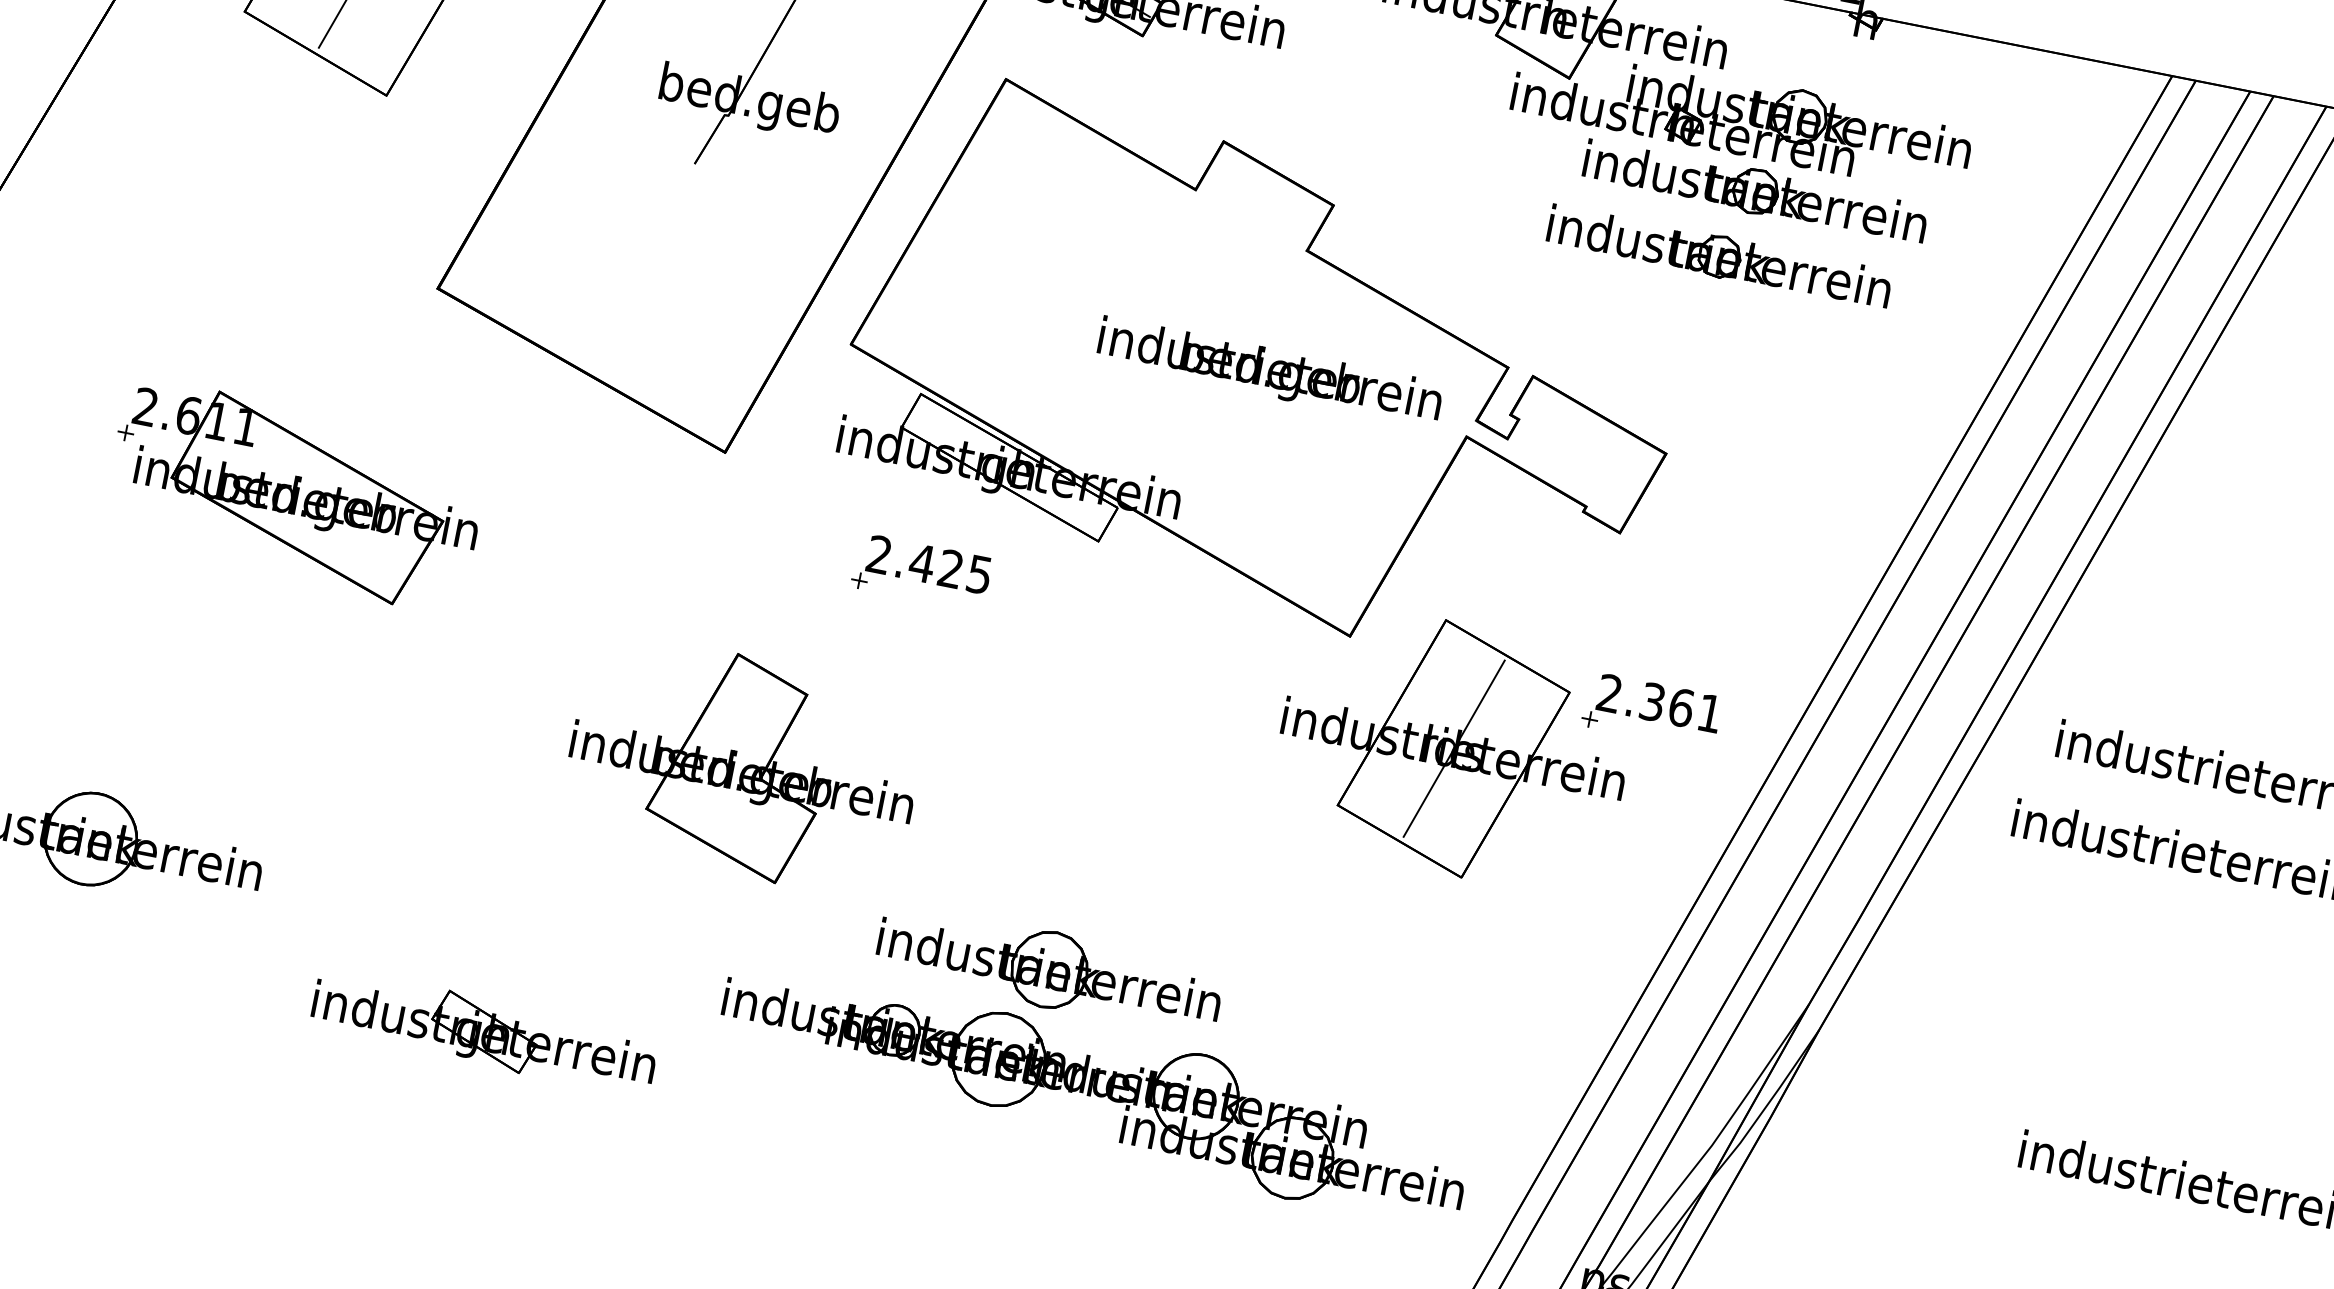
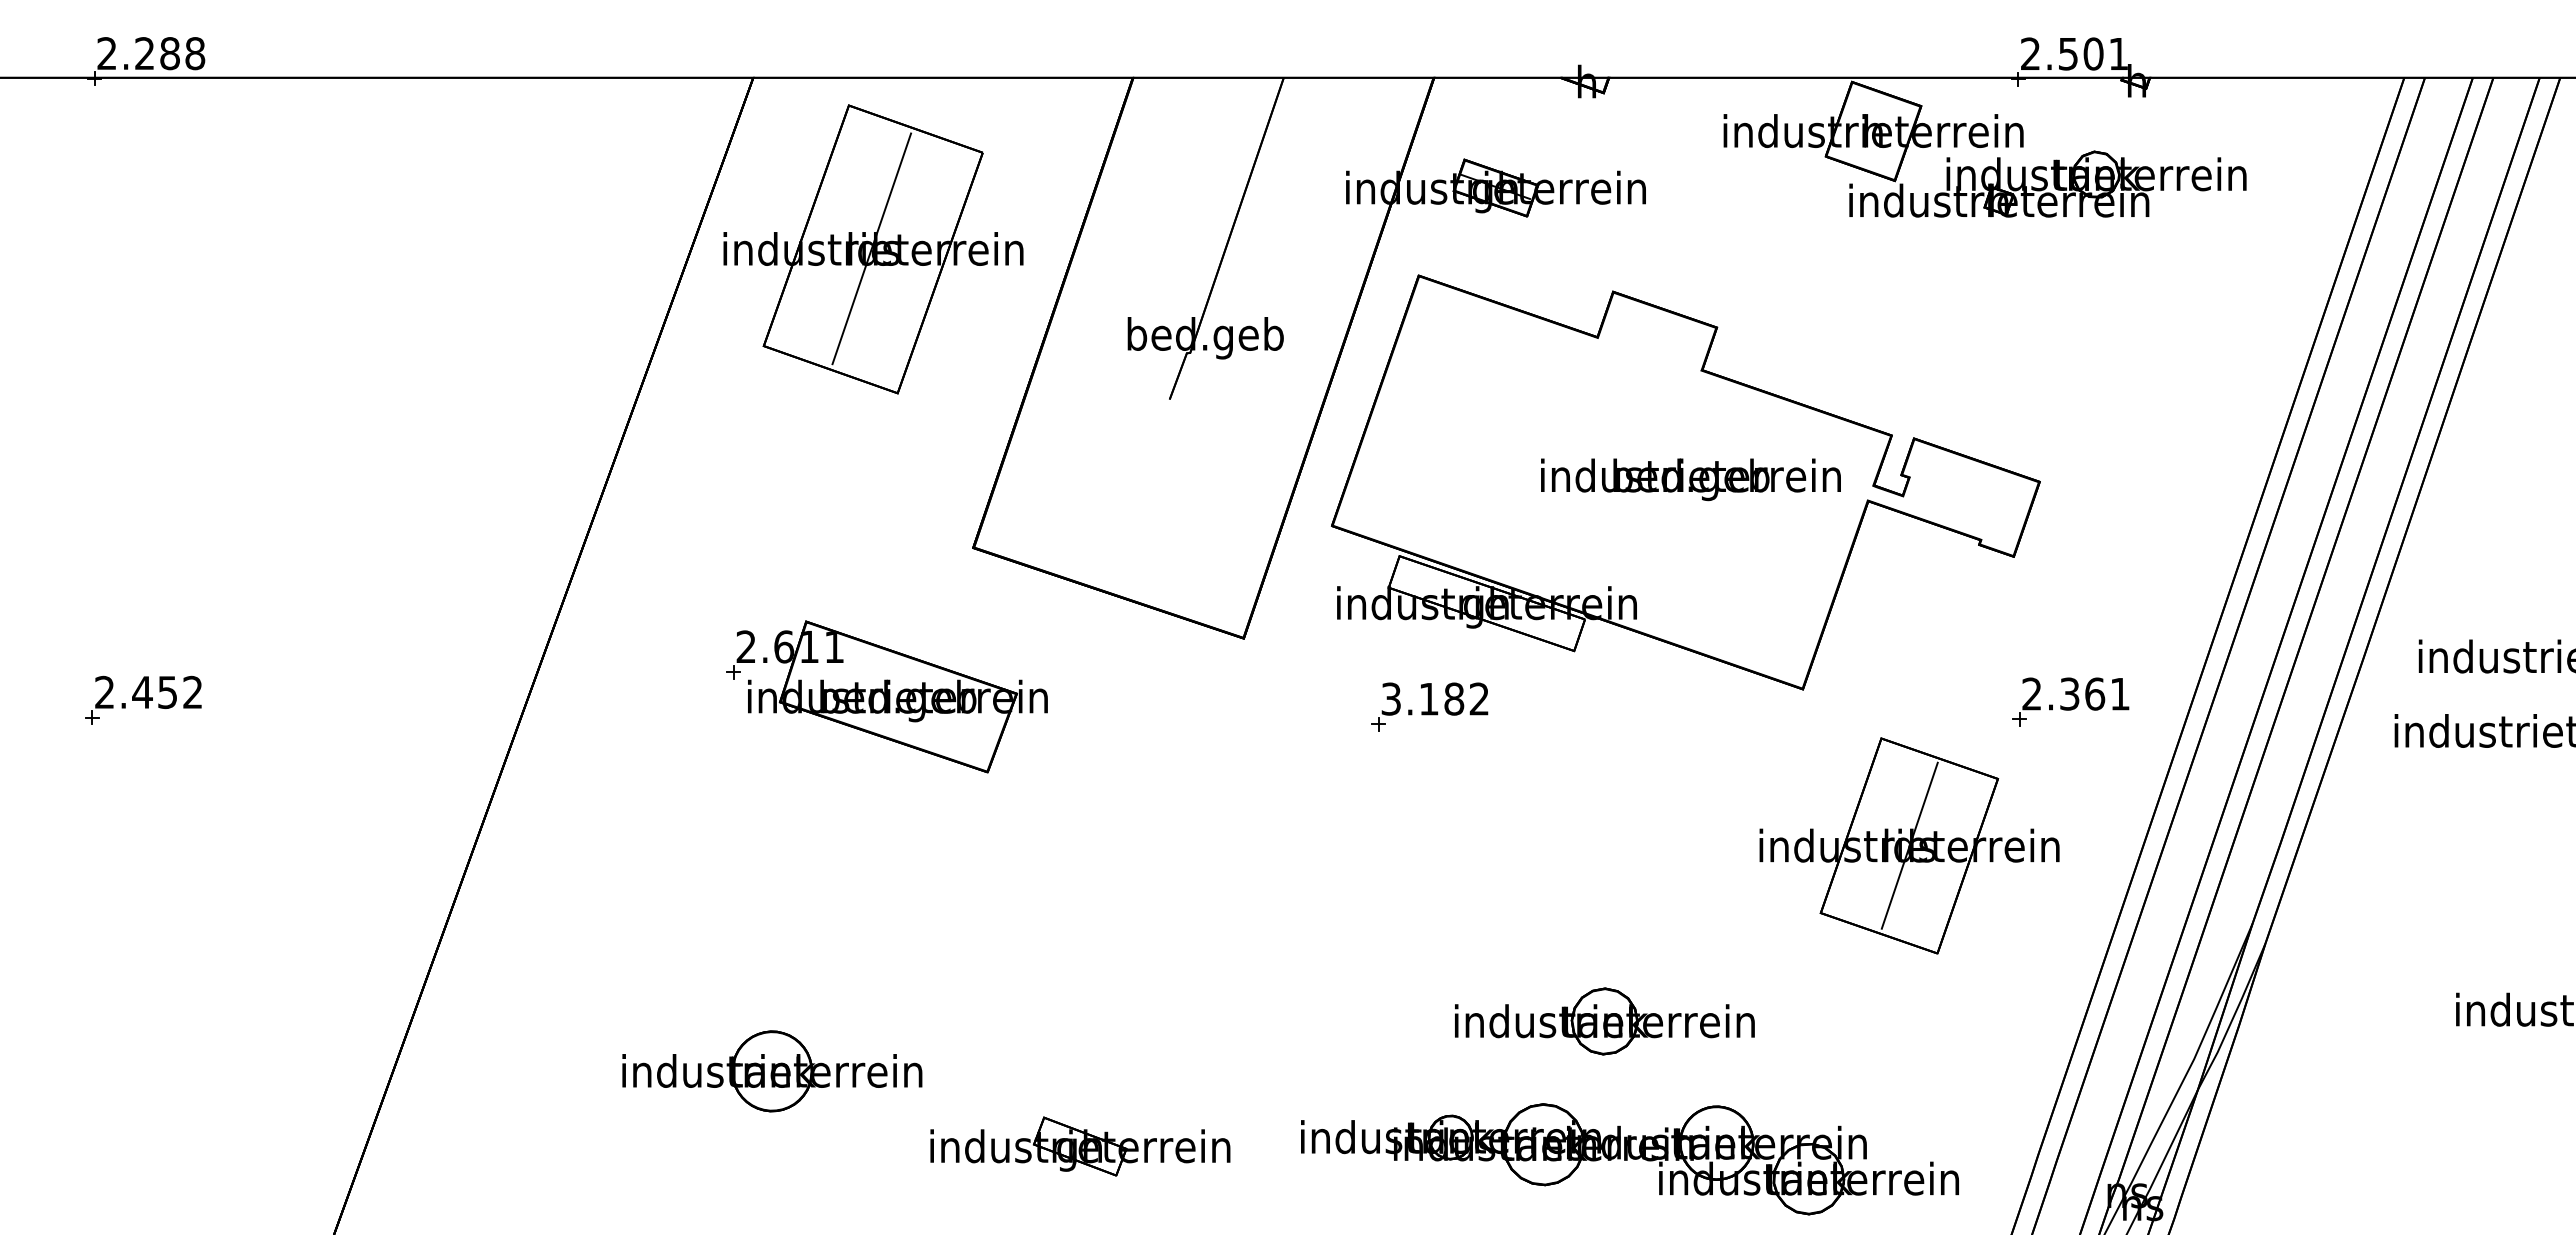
part: (1755, 191) -> (2071, 245), removed
part: (1719, 256) -> (2051, 306), removed
part: (294, 495) -> (886, 696), moved
text: (928, 563) -> (1434, 698), 2.425 -> 3.182
part: (1453, 748) -> (1909, 845), moved
part: (743, 766) -> (1311, 900), removed
part: (484, 1031) -> (1080, 1146), moved
part: (1093, 1095) -> (1629, 1159), moved

